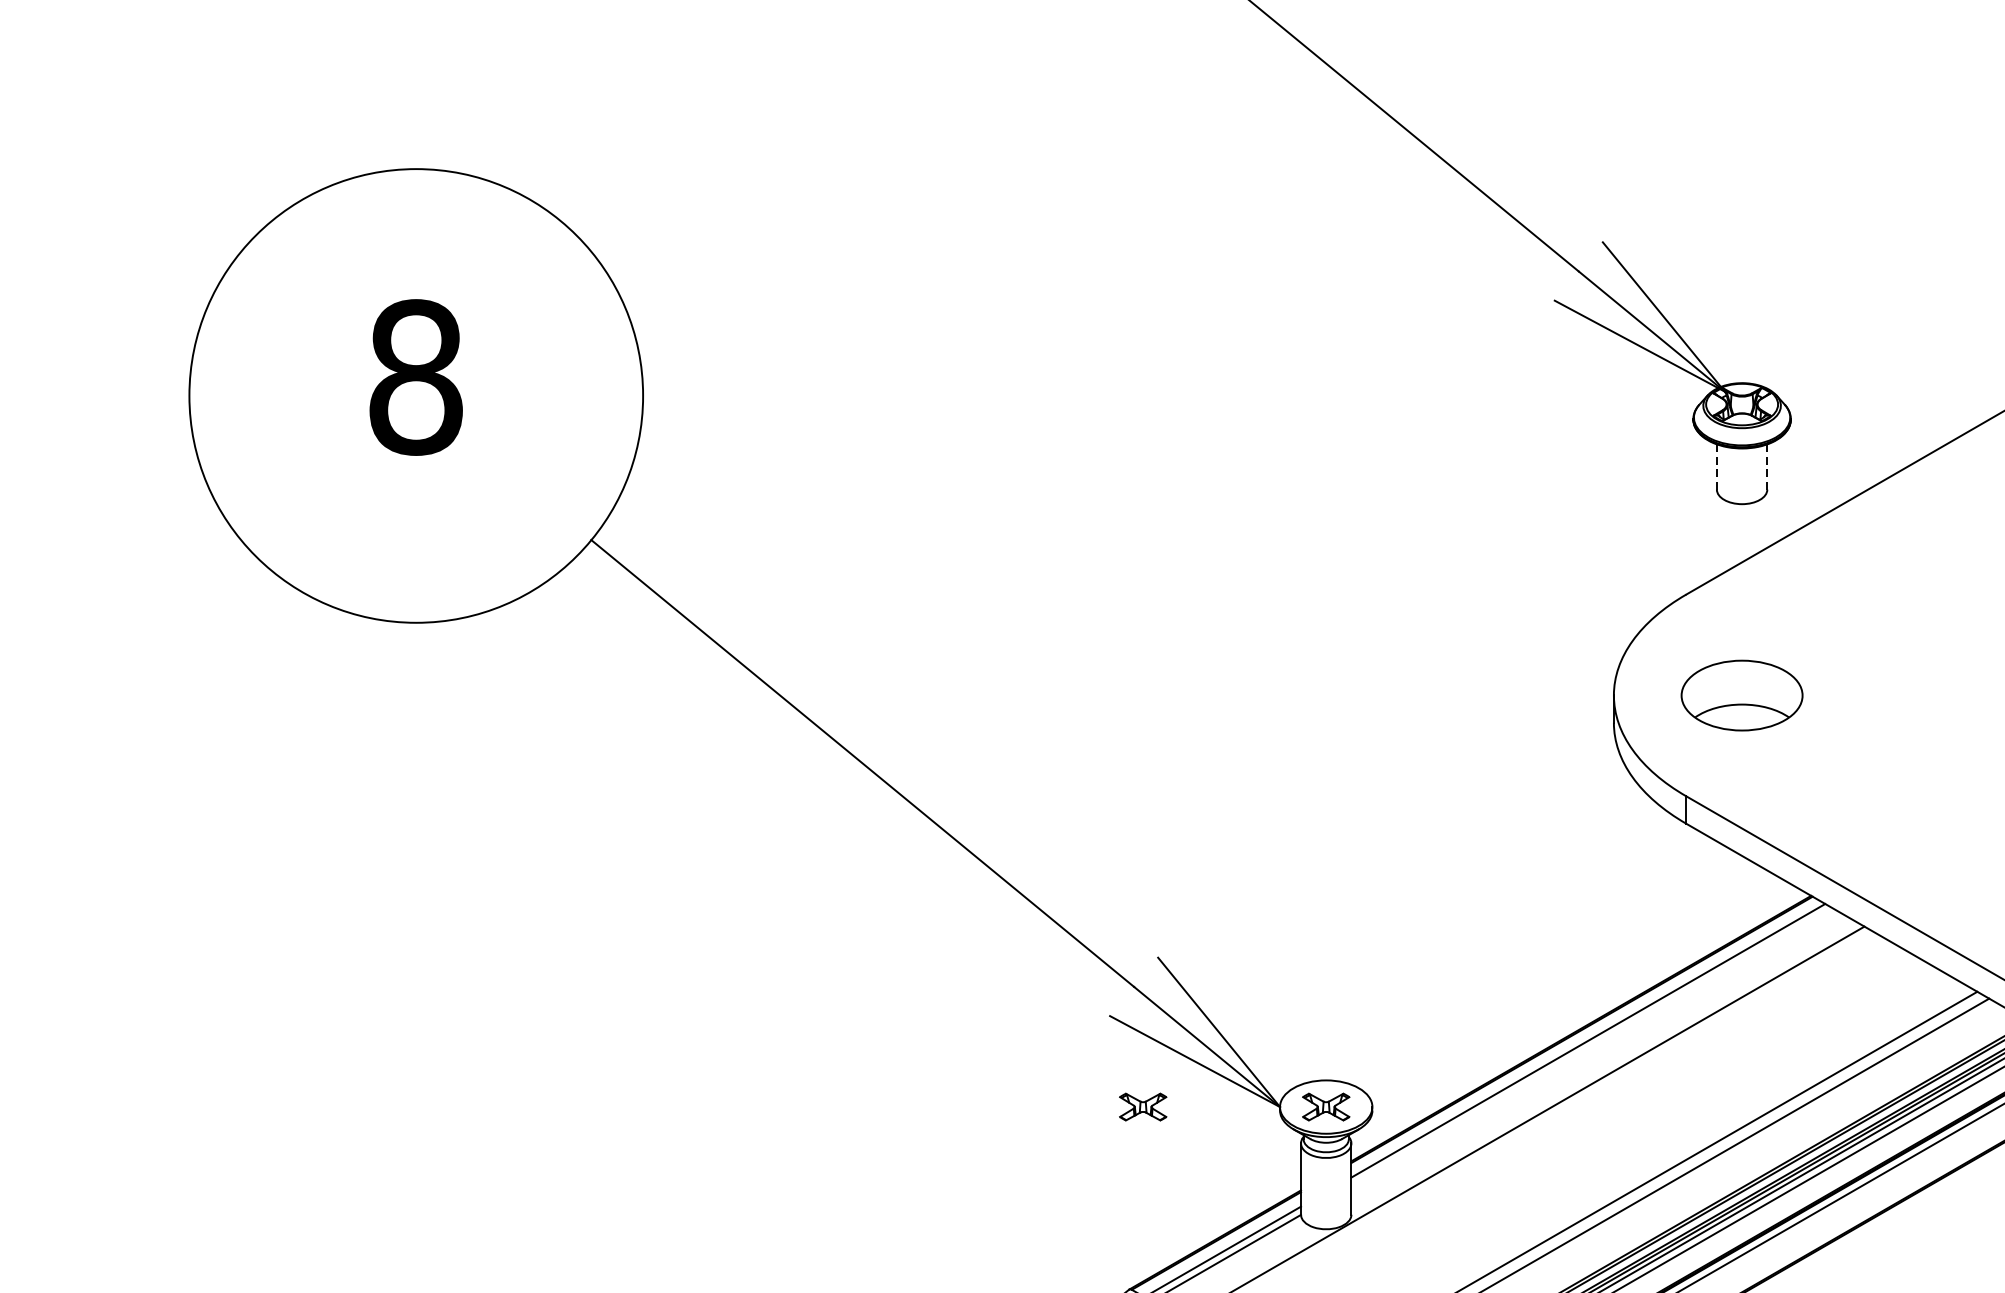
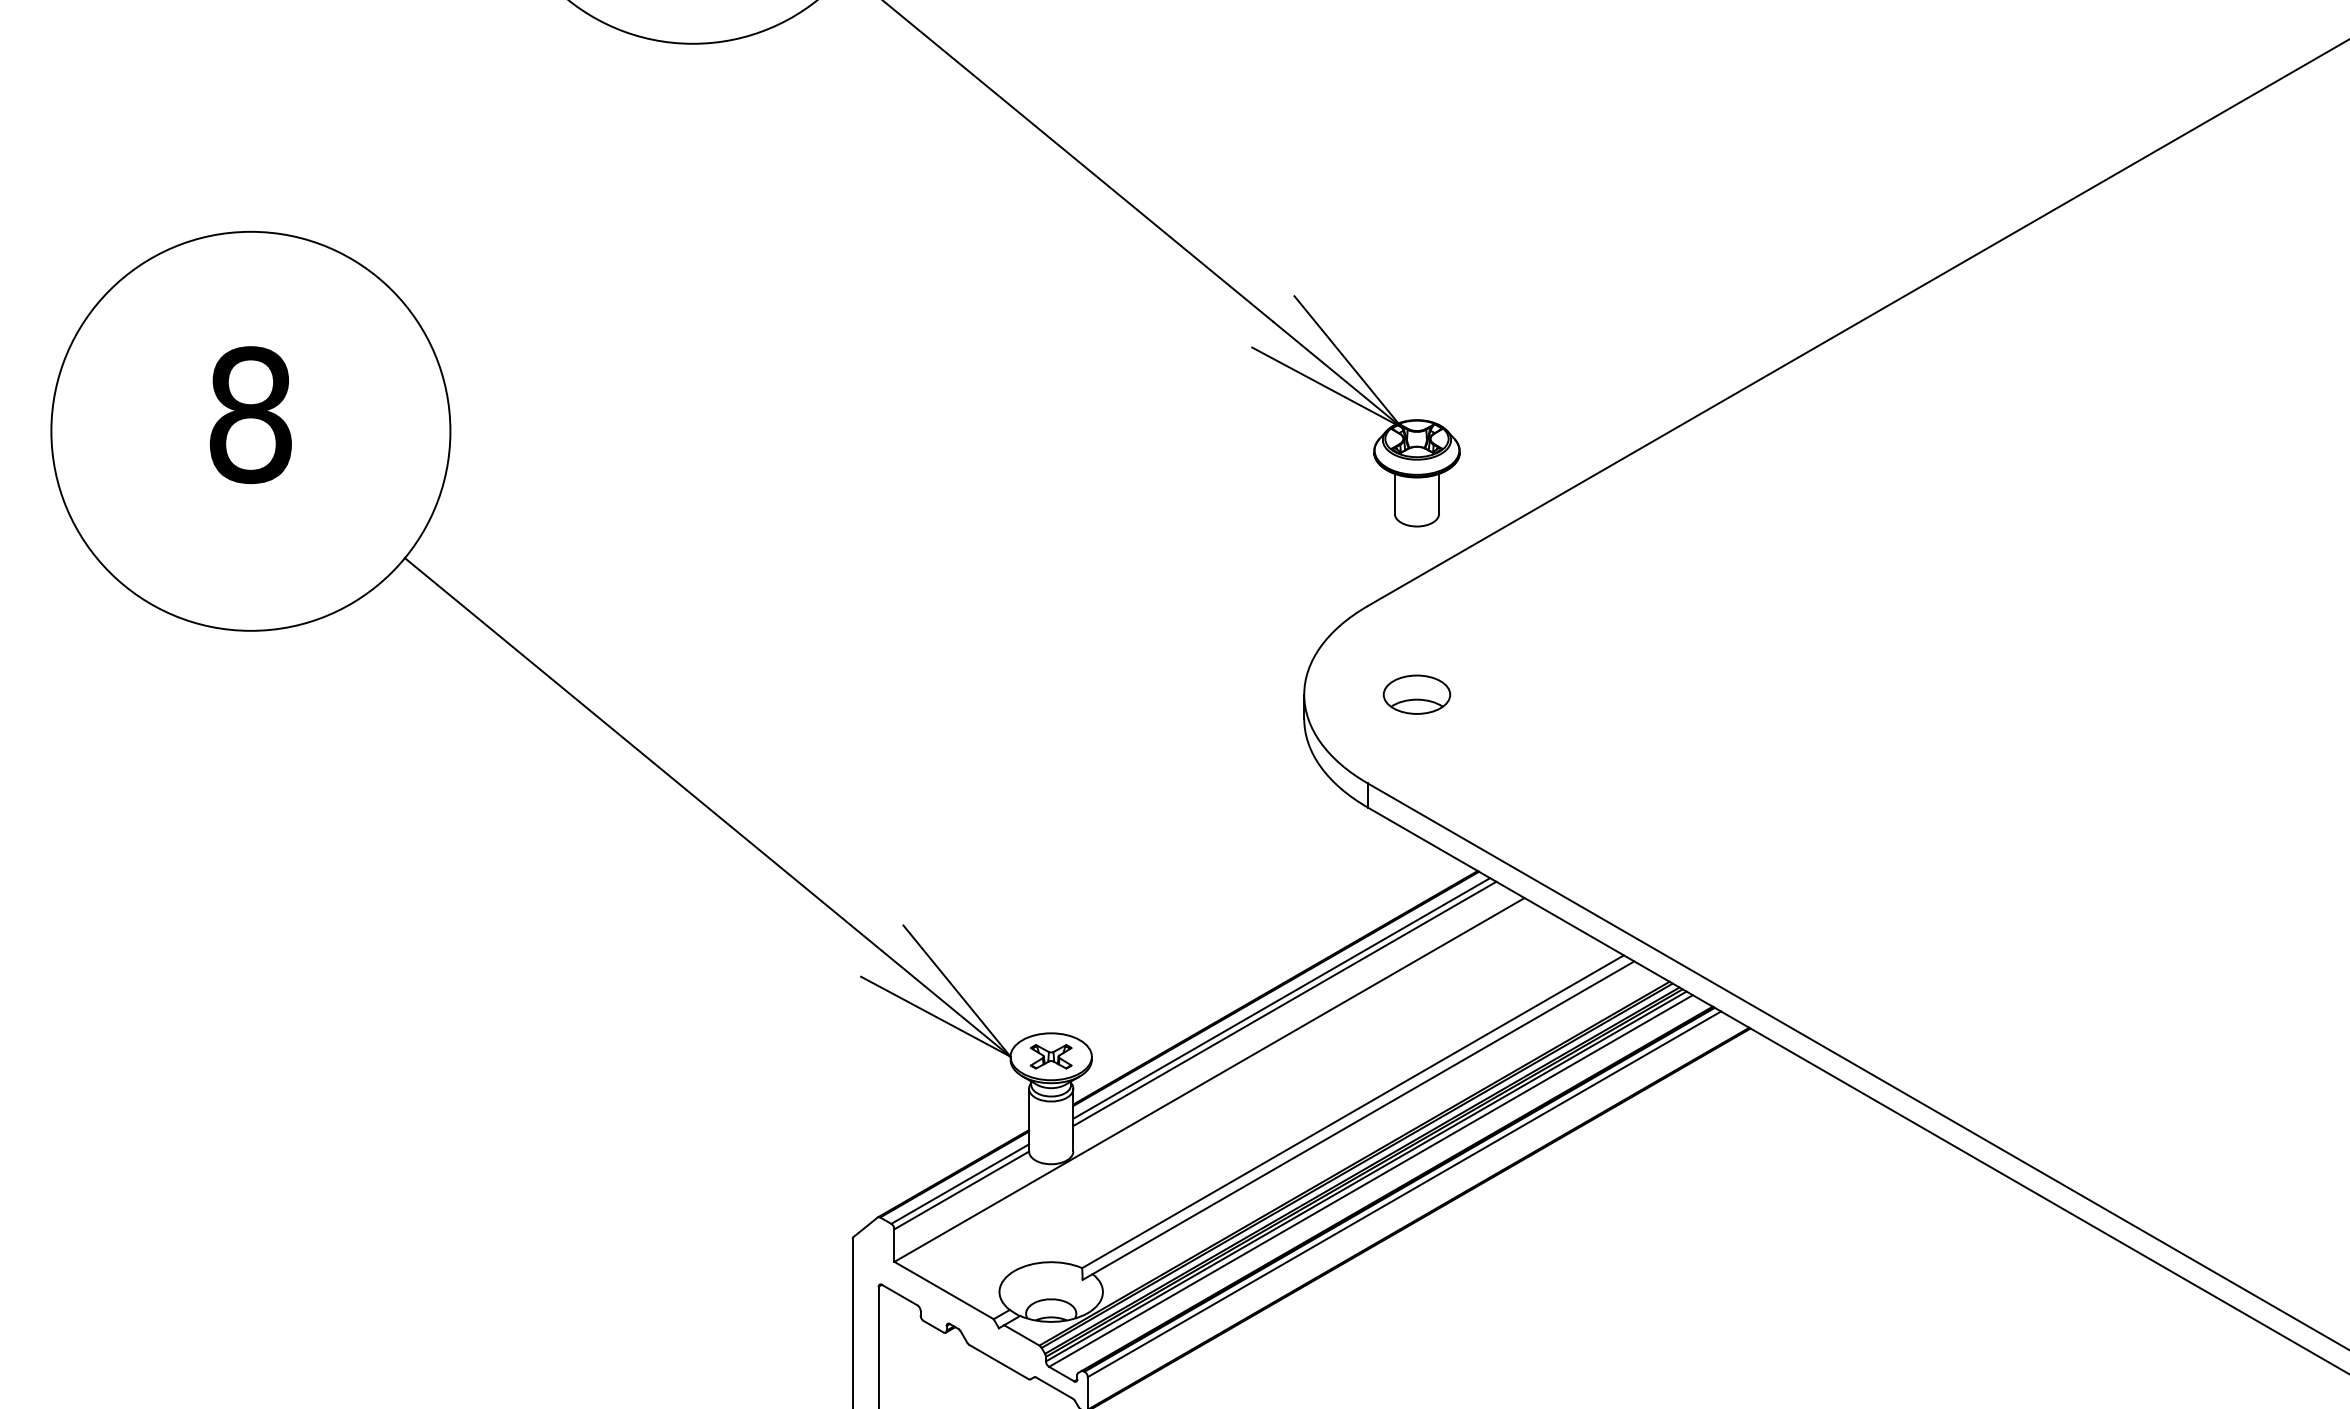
line: (1716, 466) -> (1394, 493), dashed -> solid
line: (1767, 466) -> (1439, 493), dashed -> solid
part: (1741, 695) -> (1416, 694), size x0.62
line: (1591, 1046) -> (1284, 1003), added
part: (1142, 1106) -> (889, 1056), removed

